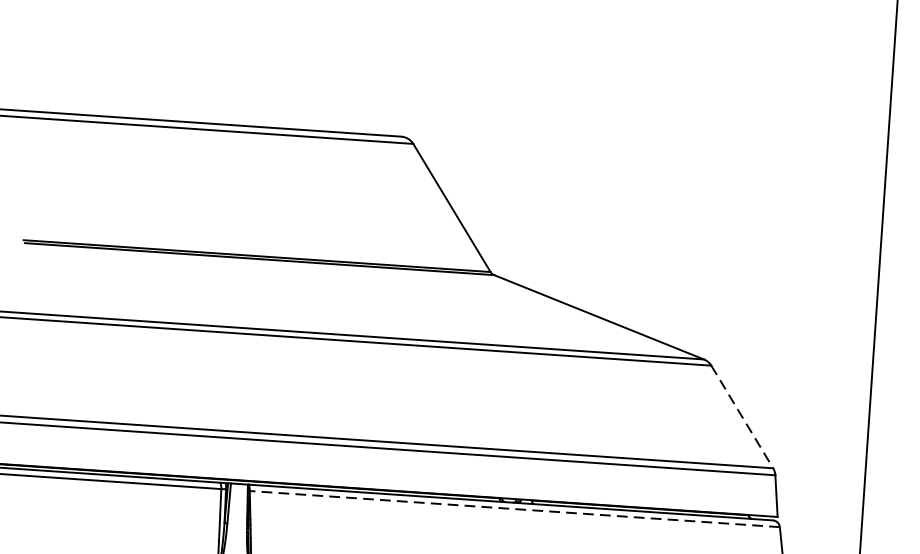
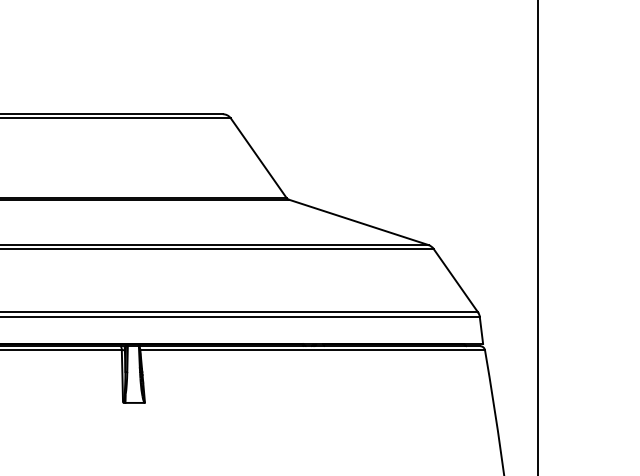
line: (741, 416) -> (455, 280), dashed -> solid
line: (514, 509) -> (312, 350), dashed -> solid

